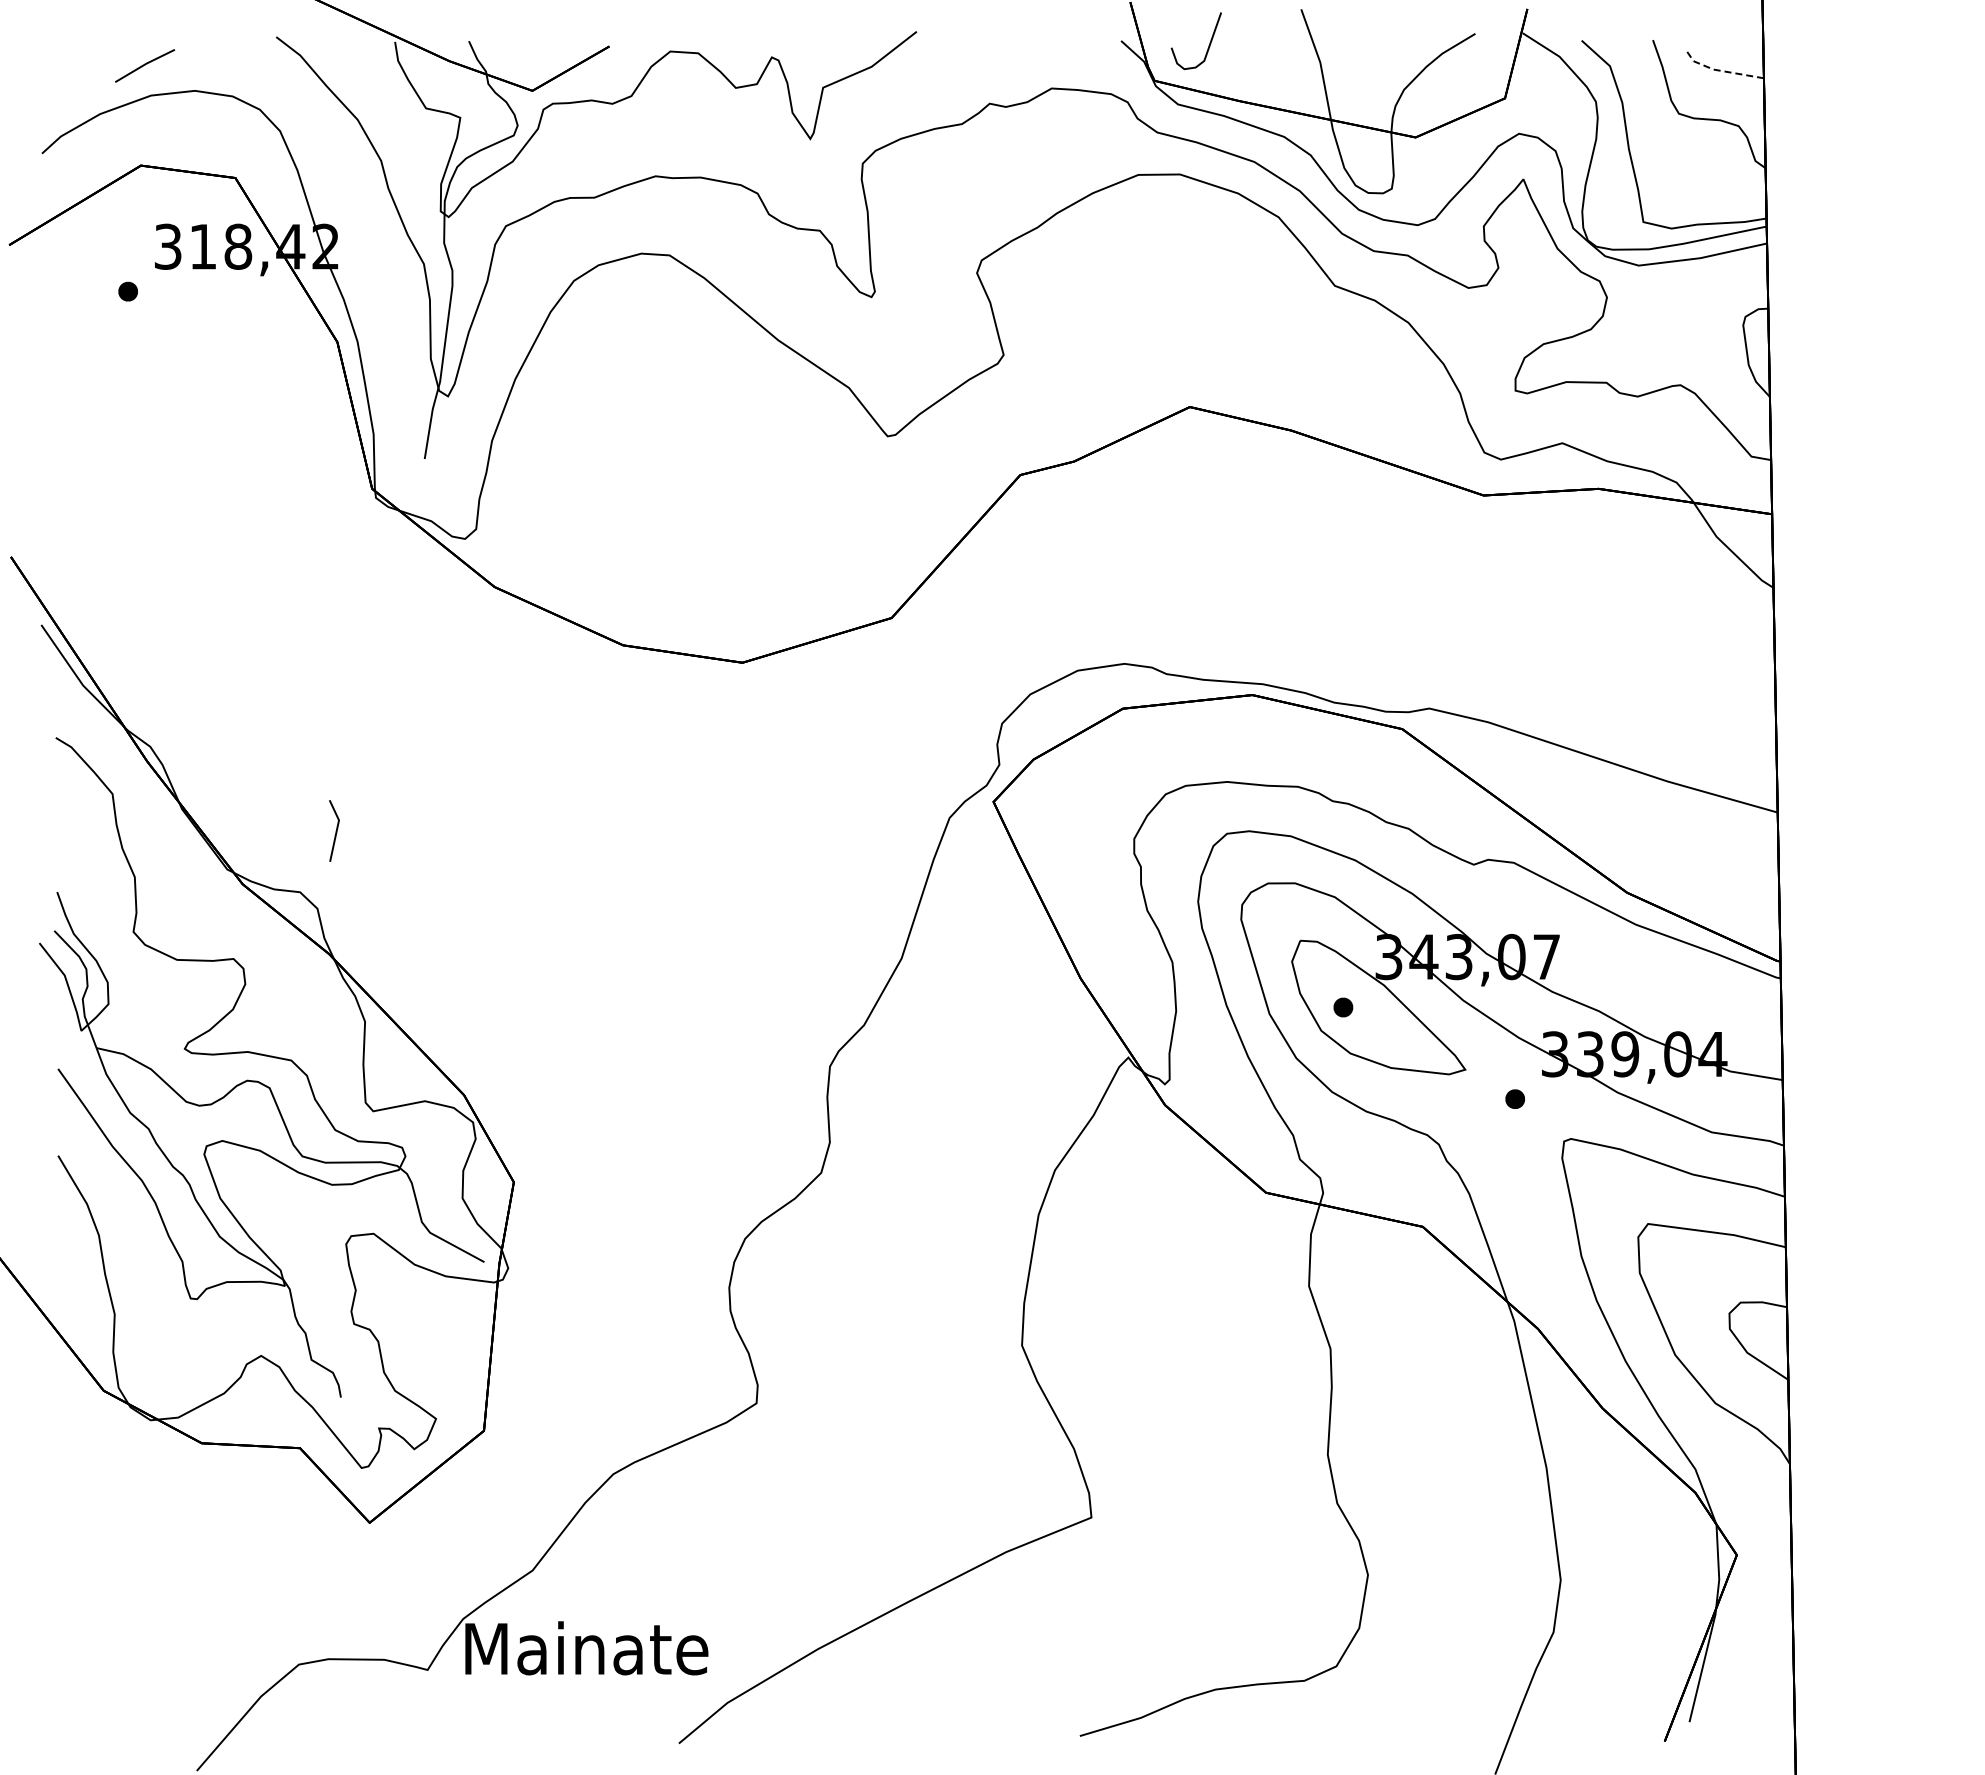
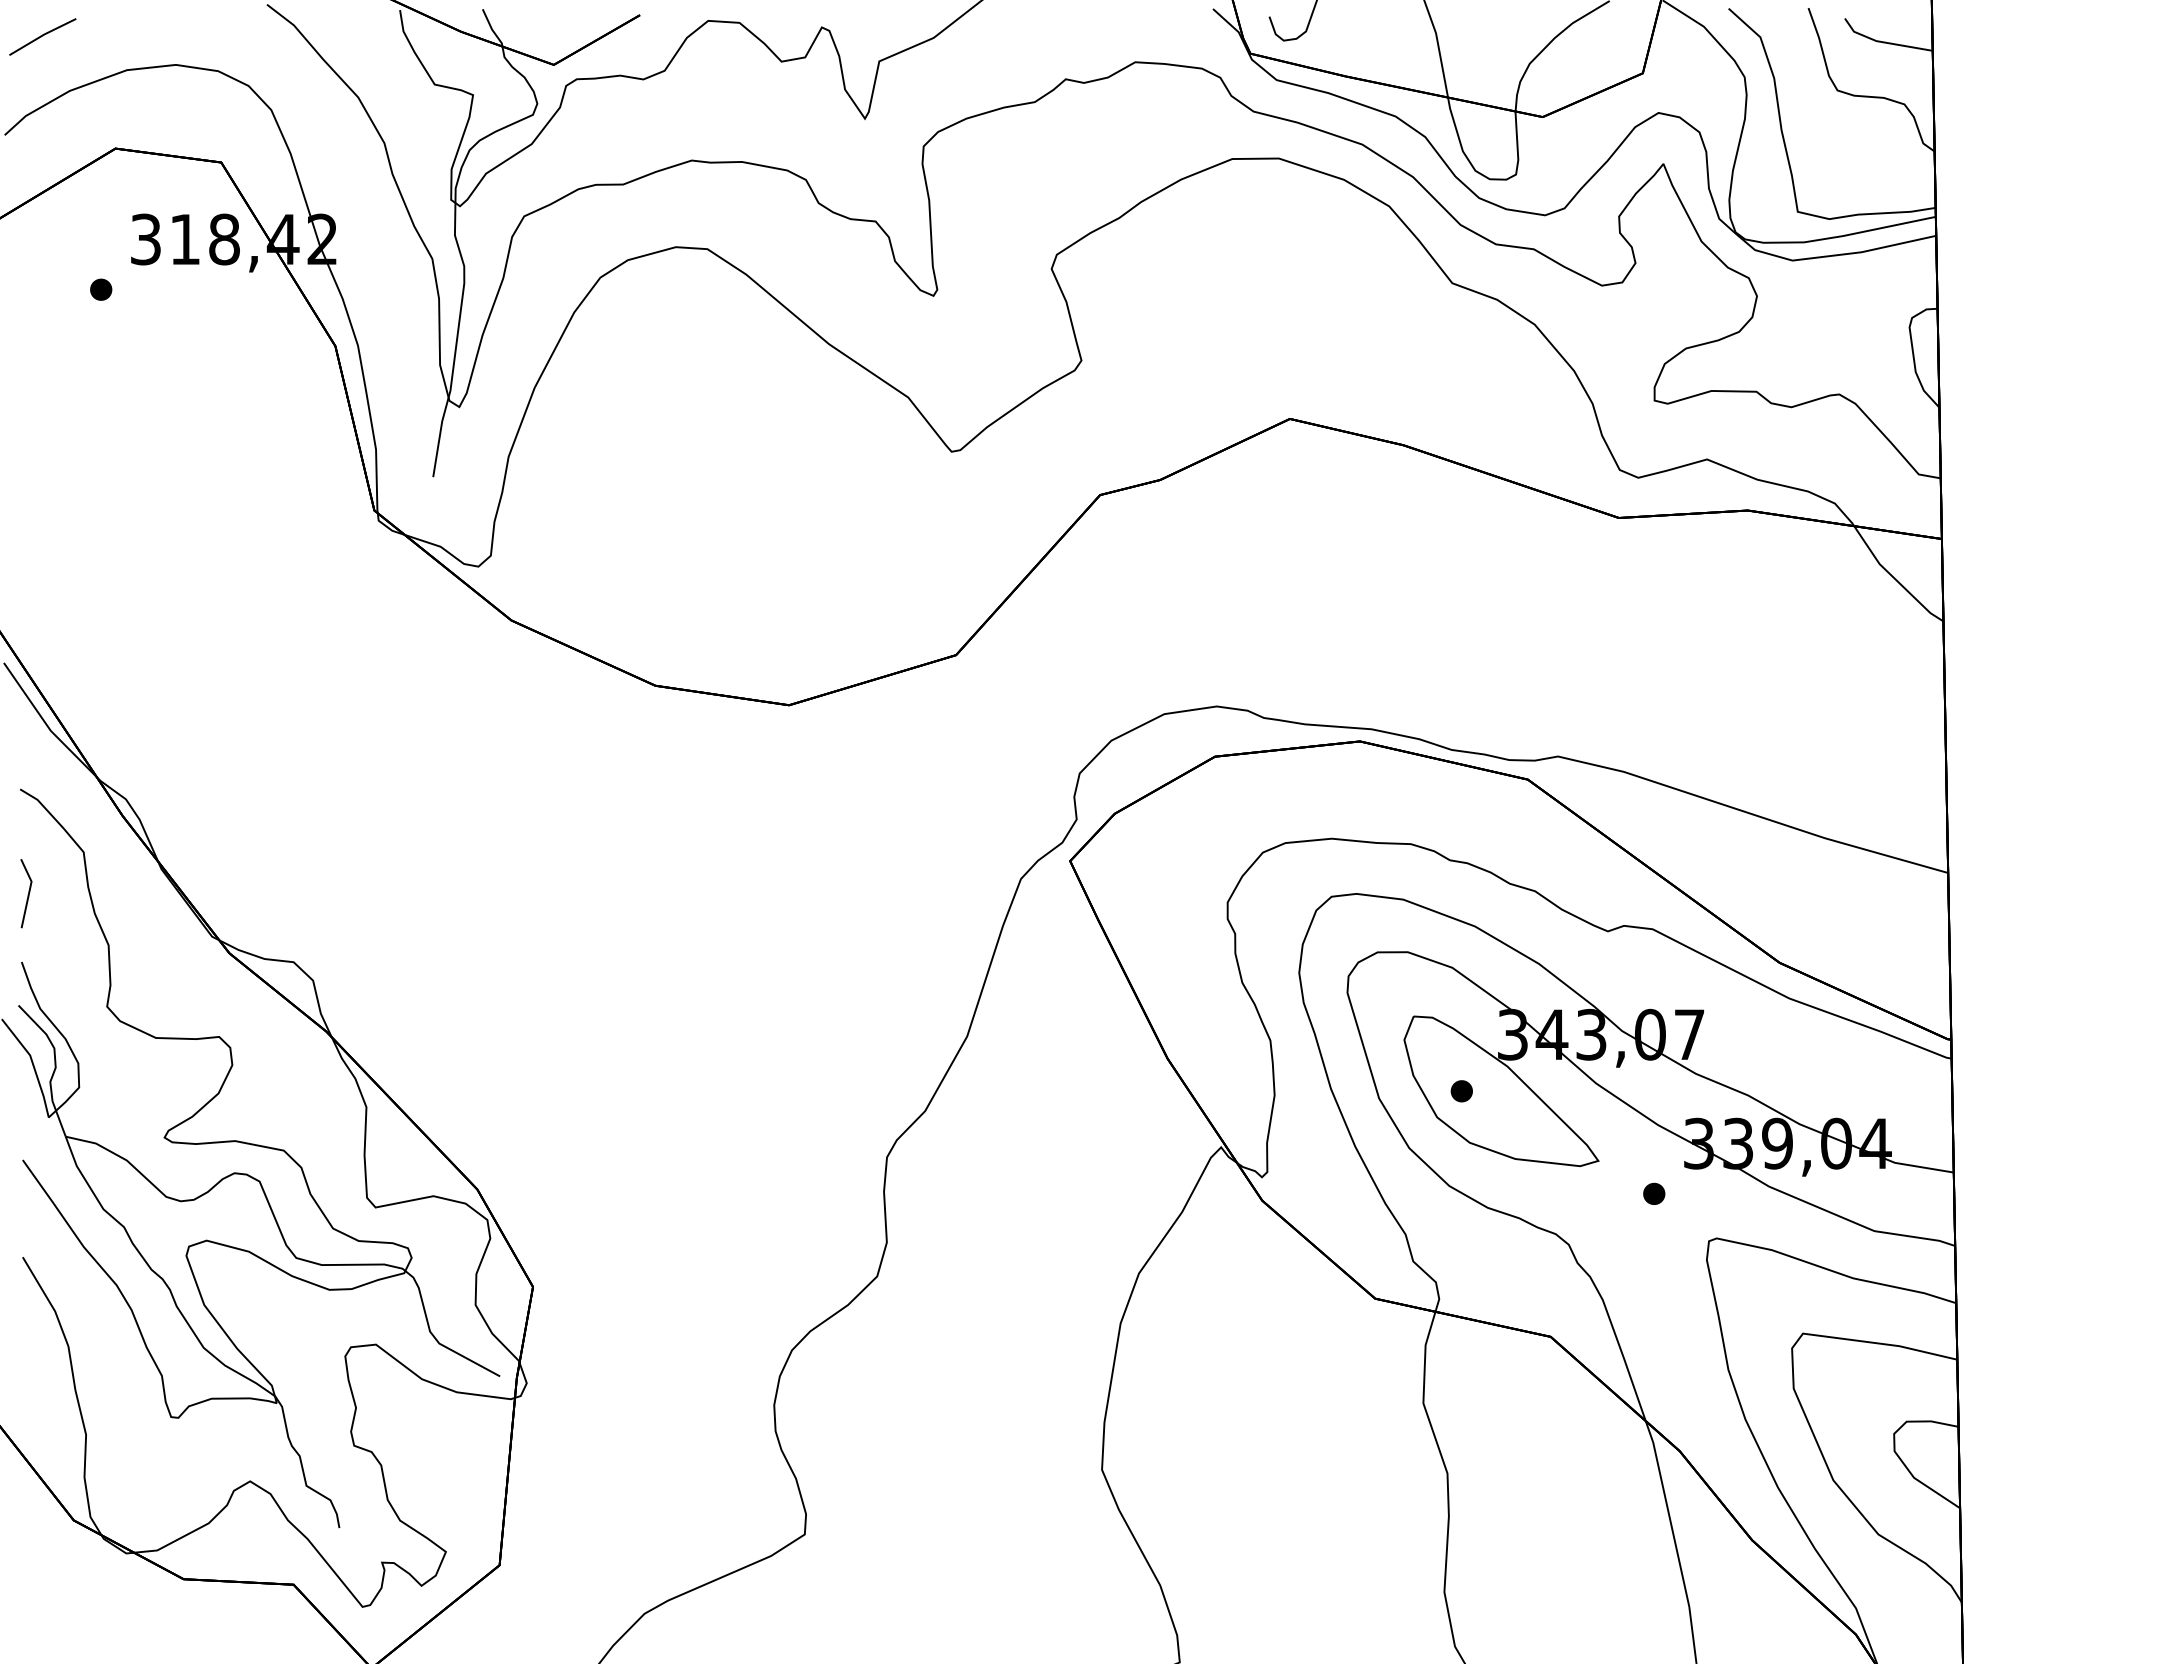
line: (145, 65) -> (43, 36), moved
line: (1719, 70) -> (1882, 42), dashed -> solid
line: (335, 830) -> (27, 893), moved

